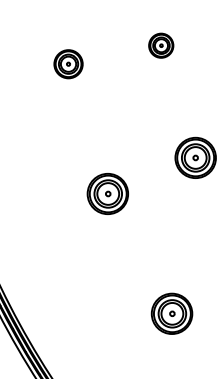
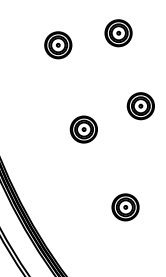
part: (161, 45) -> (118, 33), size x1.67
part: (68, 64) -> (58, 45), size x1.43

